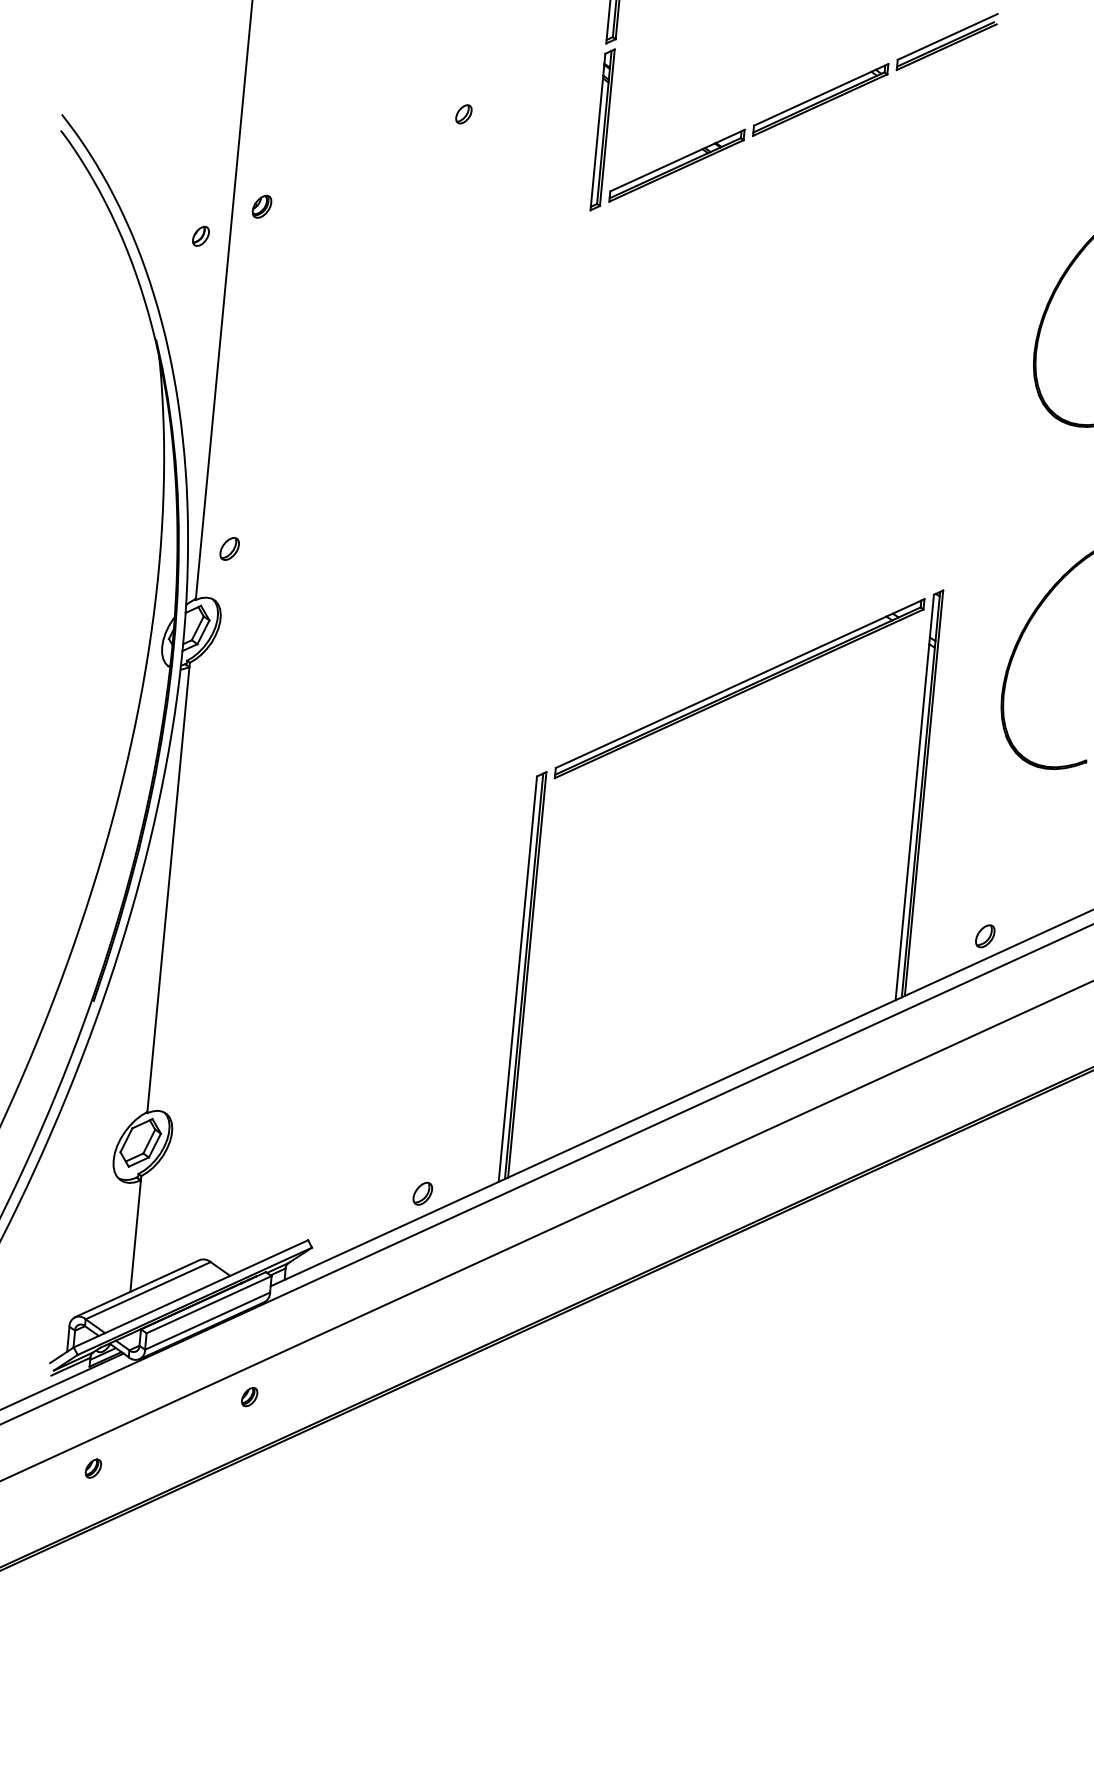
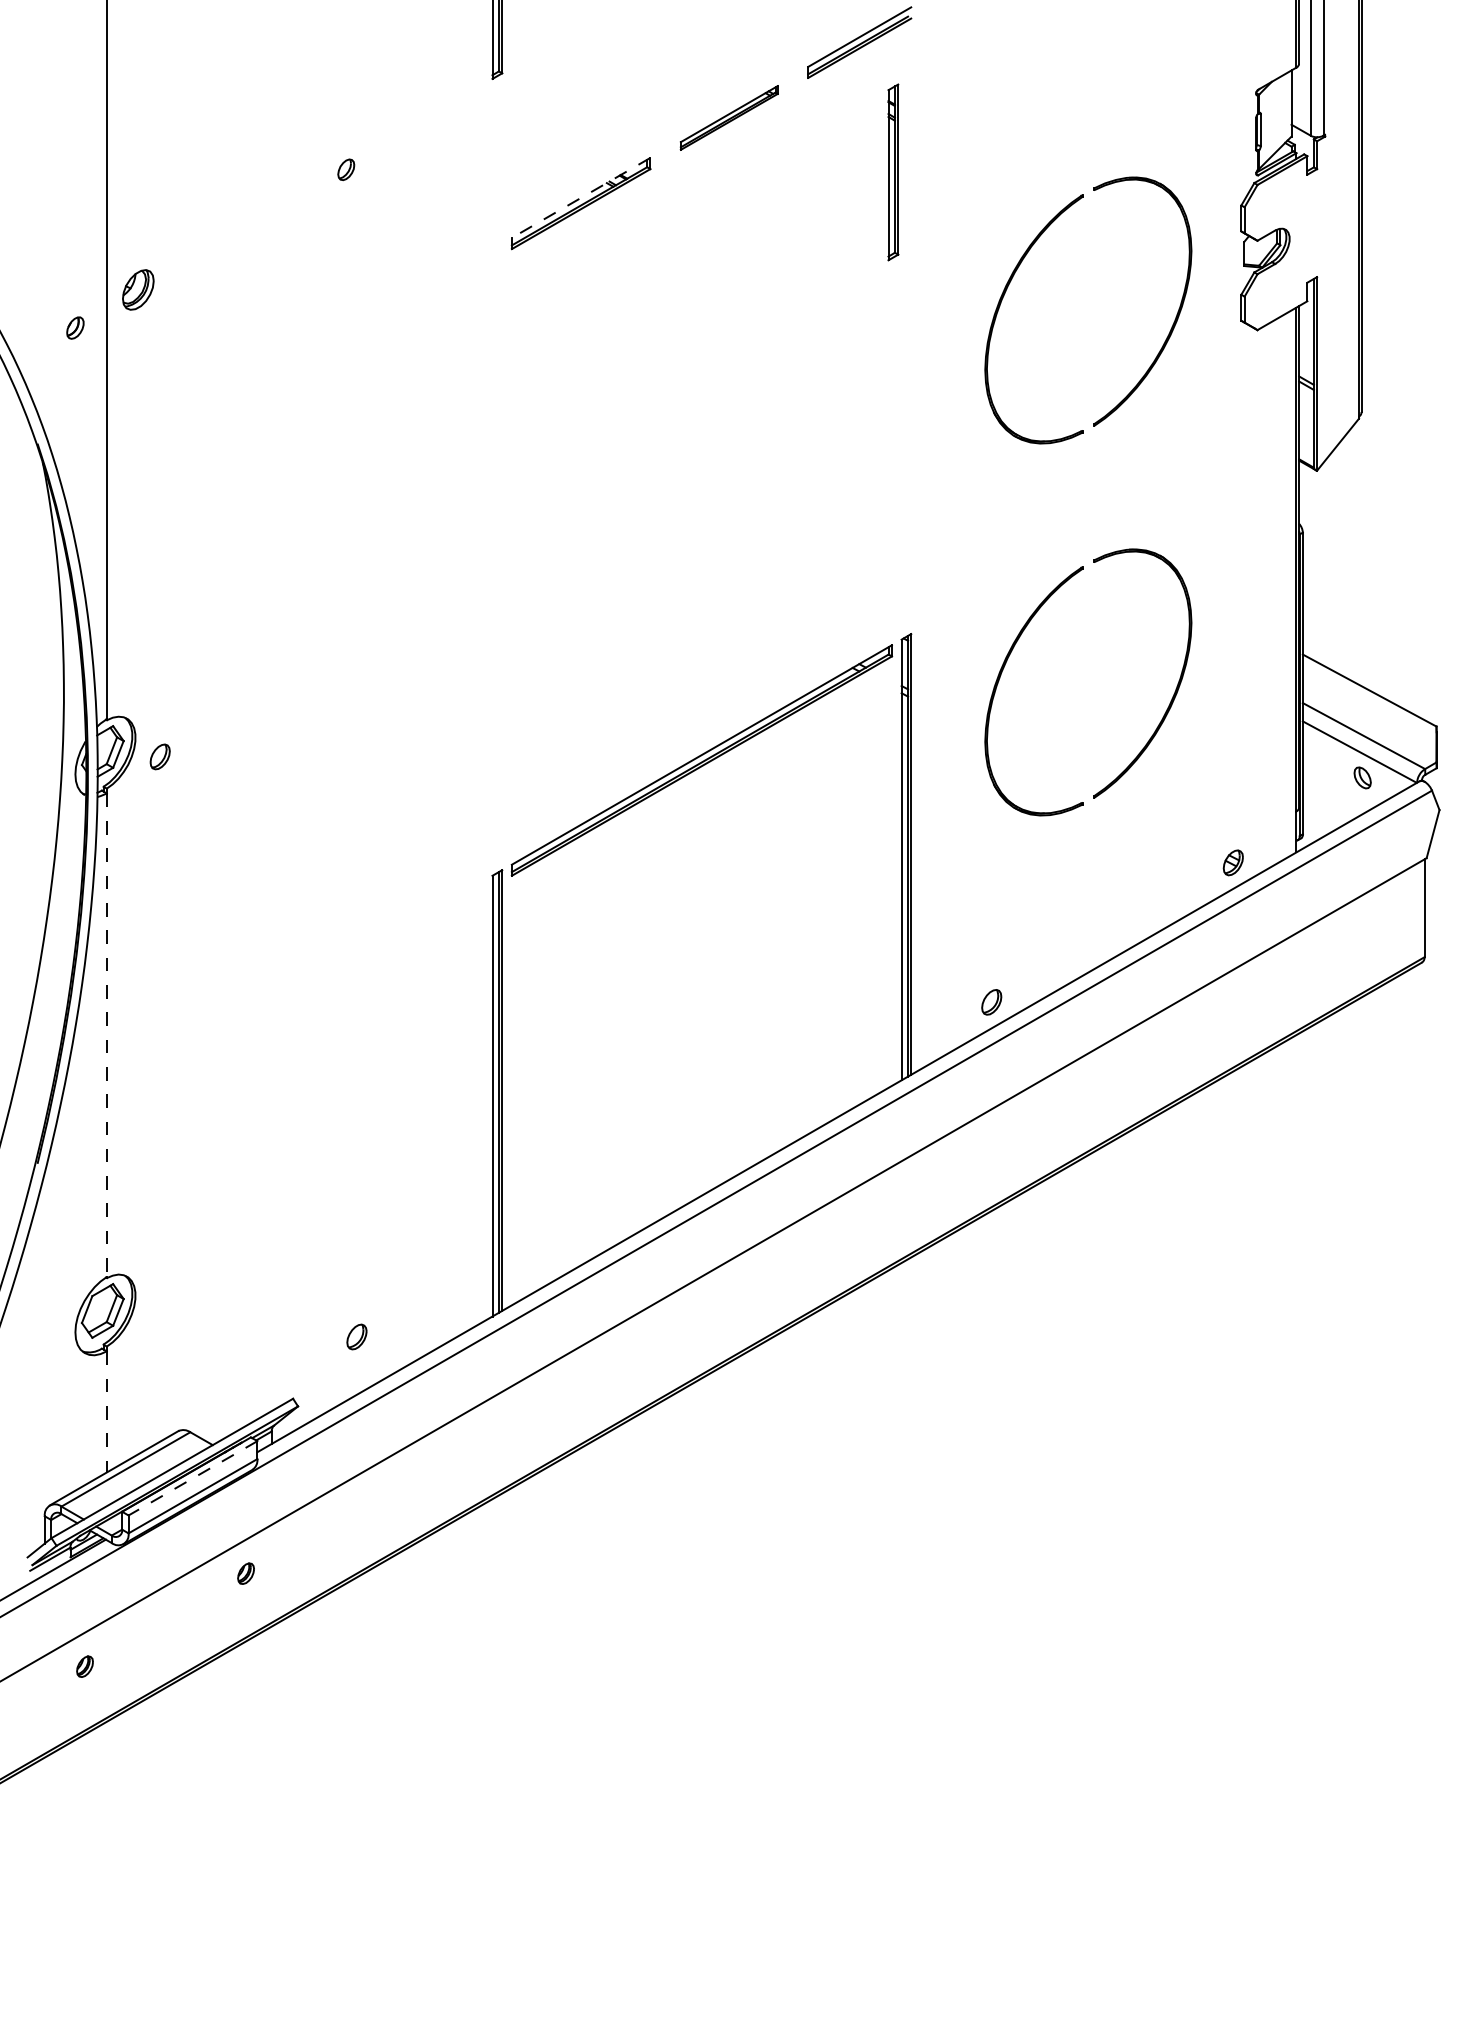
part: (820, 99) -> (729, 117), size x0.7
part: (602, 129) -> (893, 172), moved
line: (677, 160) -> (581, 197), solid -> dashed
part: (261, 206) -> (137, 289), size x1.6
part: (229, 548) -> (159, 756), moved
line: (168, 889) -> (106, 1035), solid -> dashed
part: (422, 1193) -> (356, 1336), moved
line: (135, 1235) -> (106, 1411), solid -> dashed
line: (208, 1304) -> (192, 1478), solid -> dashed

